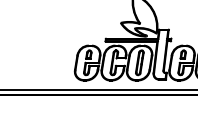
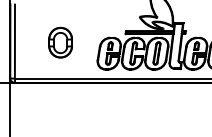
part: (34, 50) -> (60, 42), added

